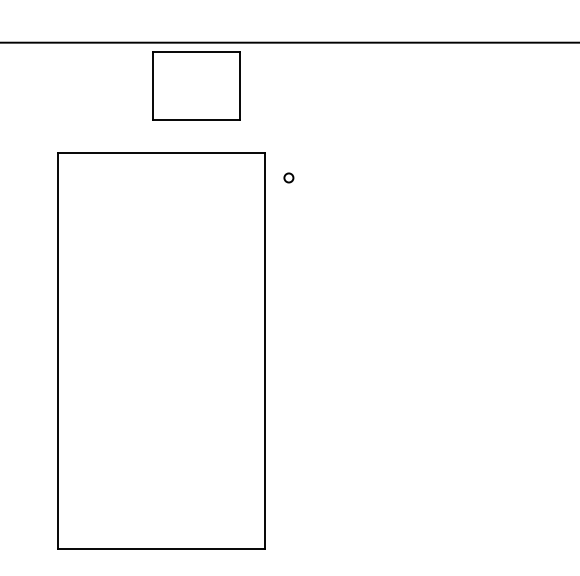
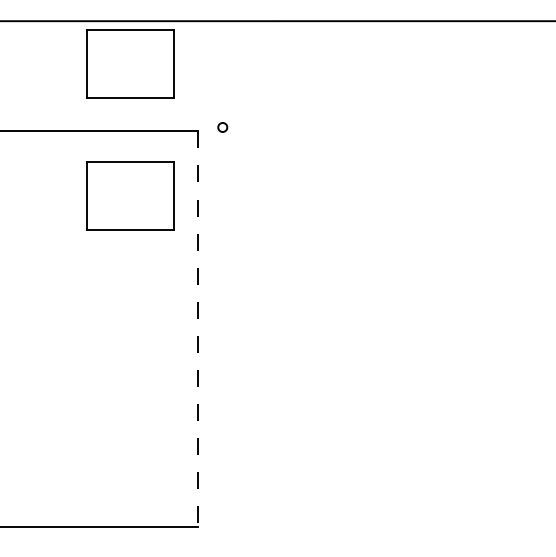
circle: (288, 177) -> (222, 127), moved
part: (196, 217) -> (130, 196), added
line: (264, 351) -> (198, 330), solid -> dashed

